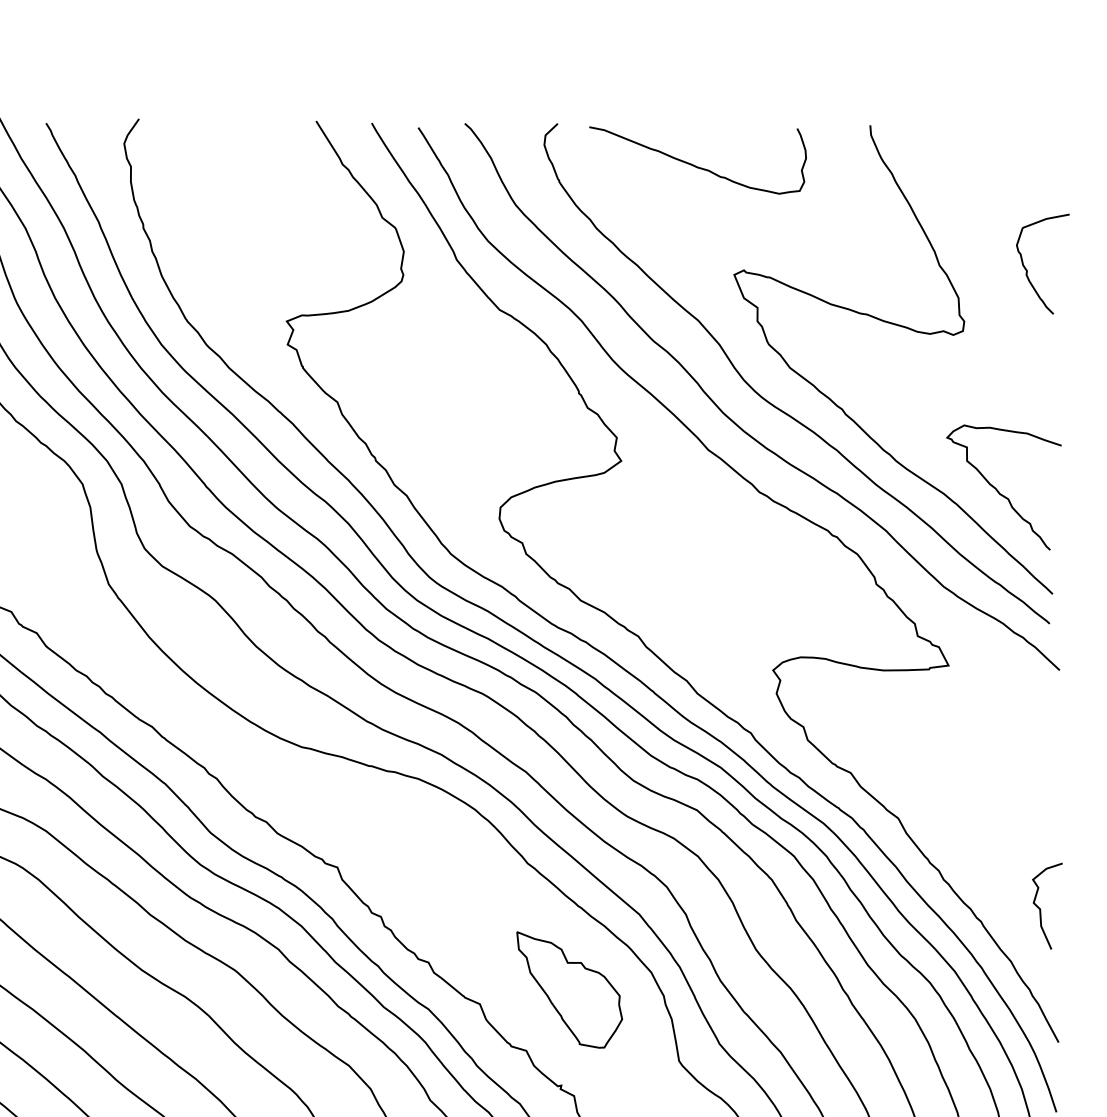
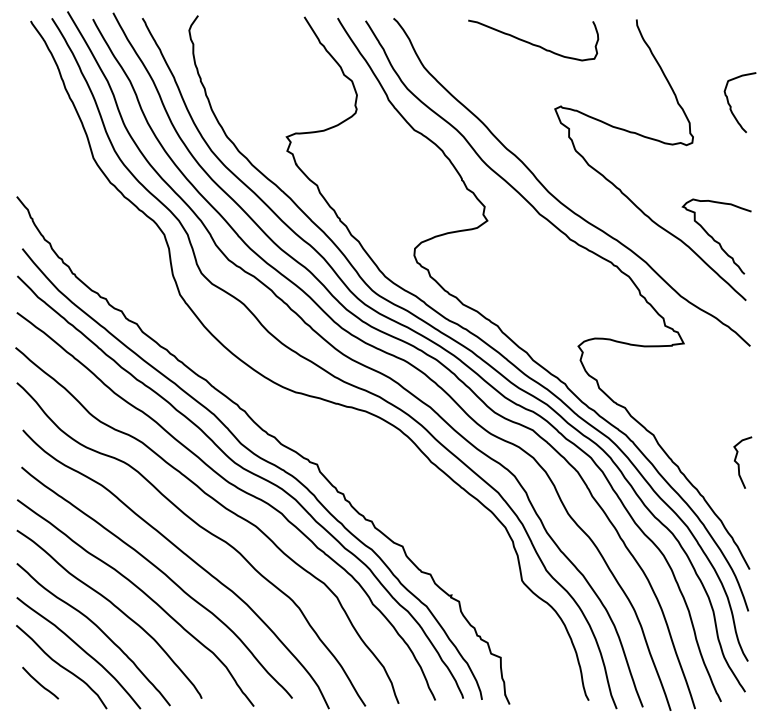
curve: (776, 405) -> (580, 187), removed
curve: (1041, 909) -> (739, 464), moved
part: (569, 989) -> (456, 537), removed

